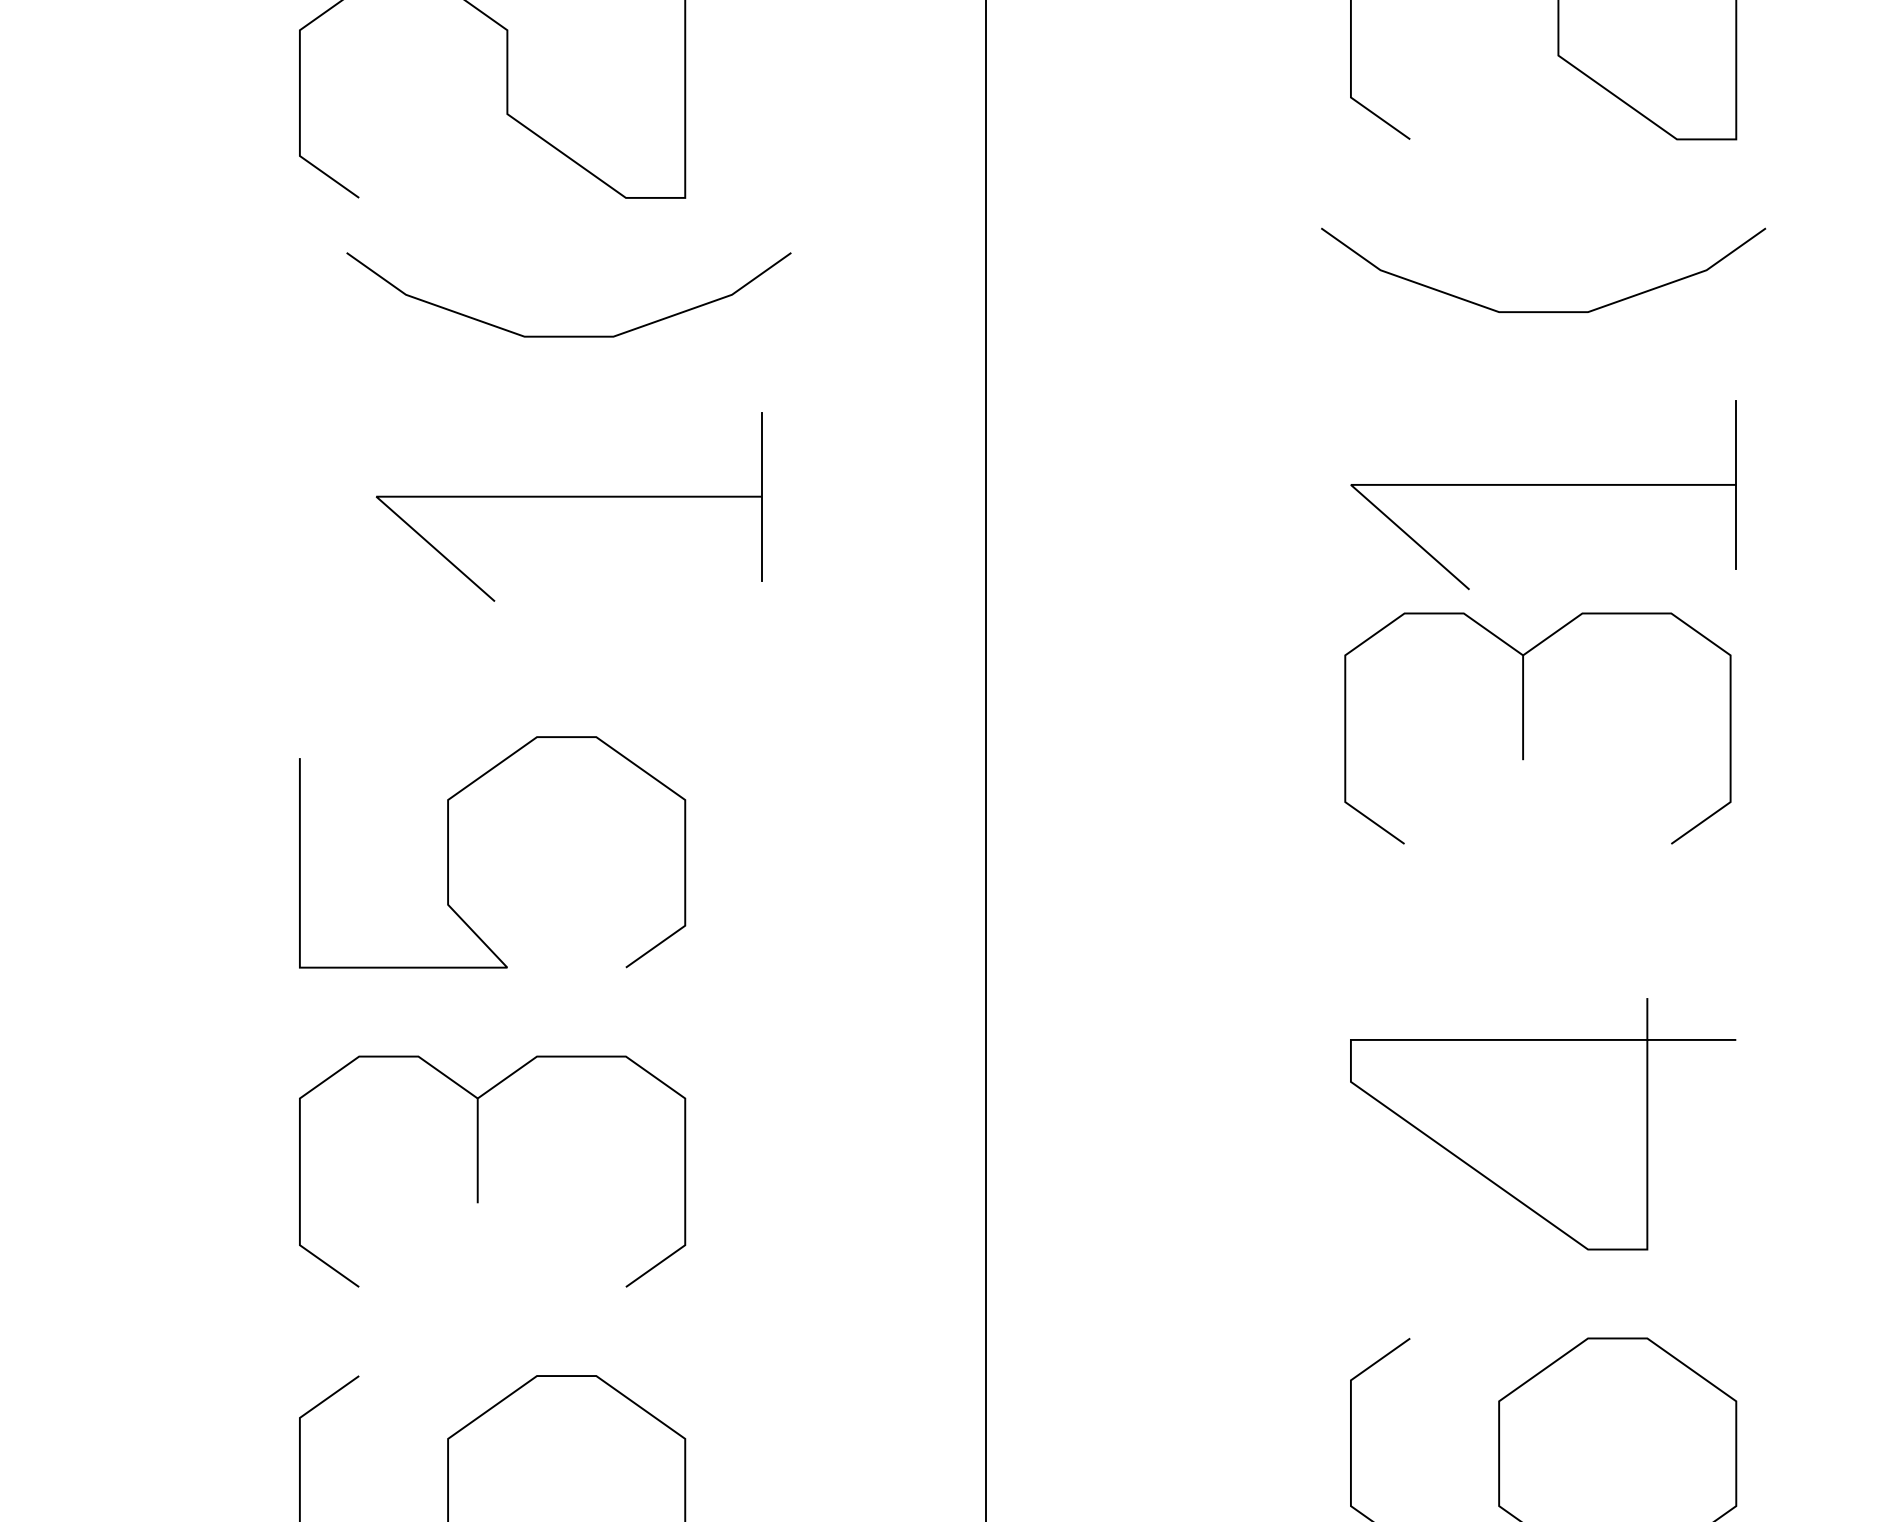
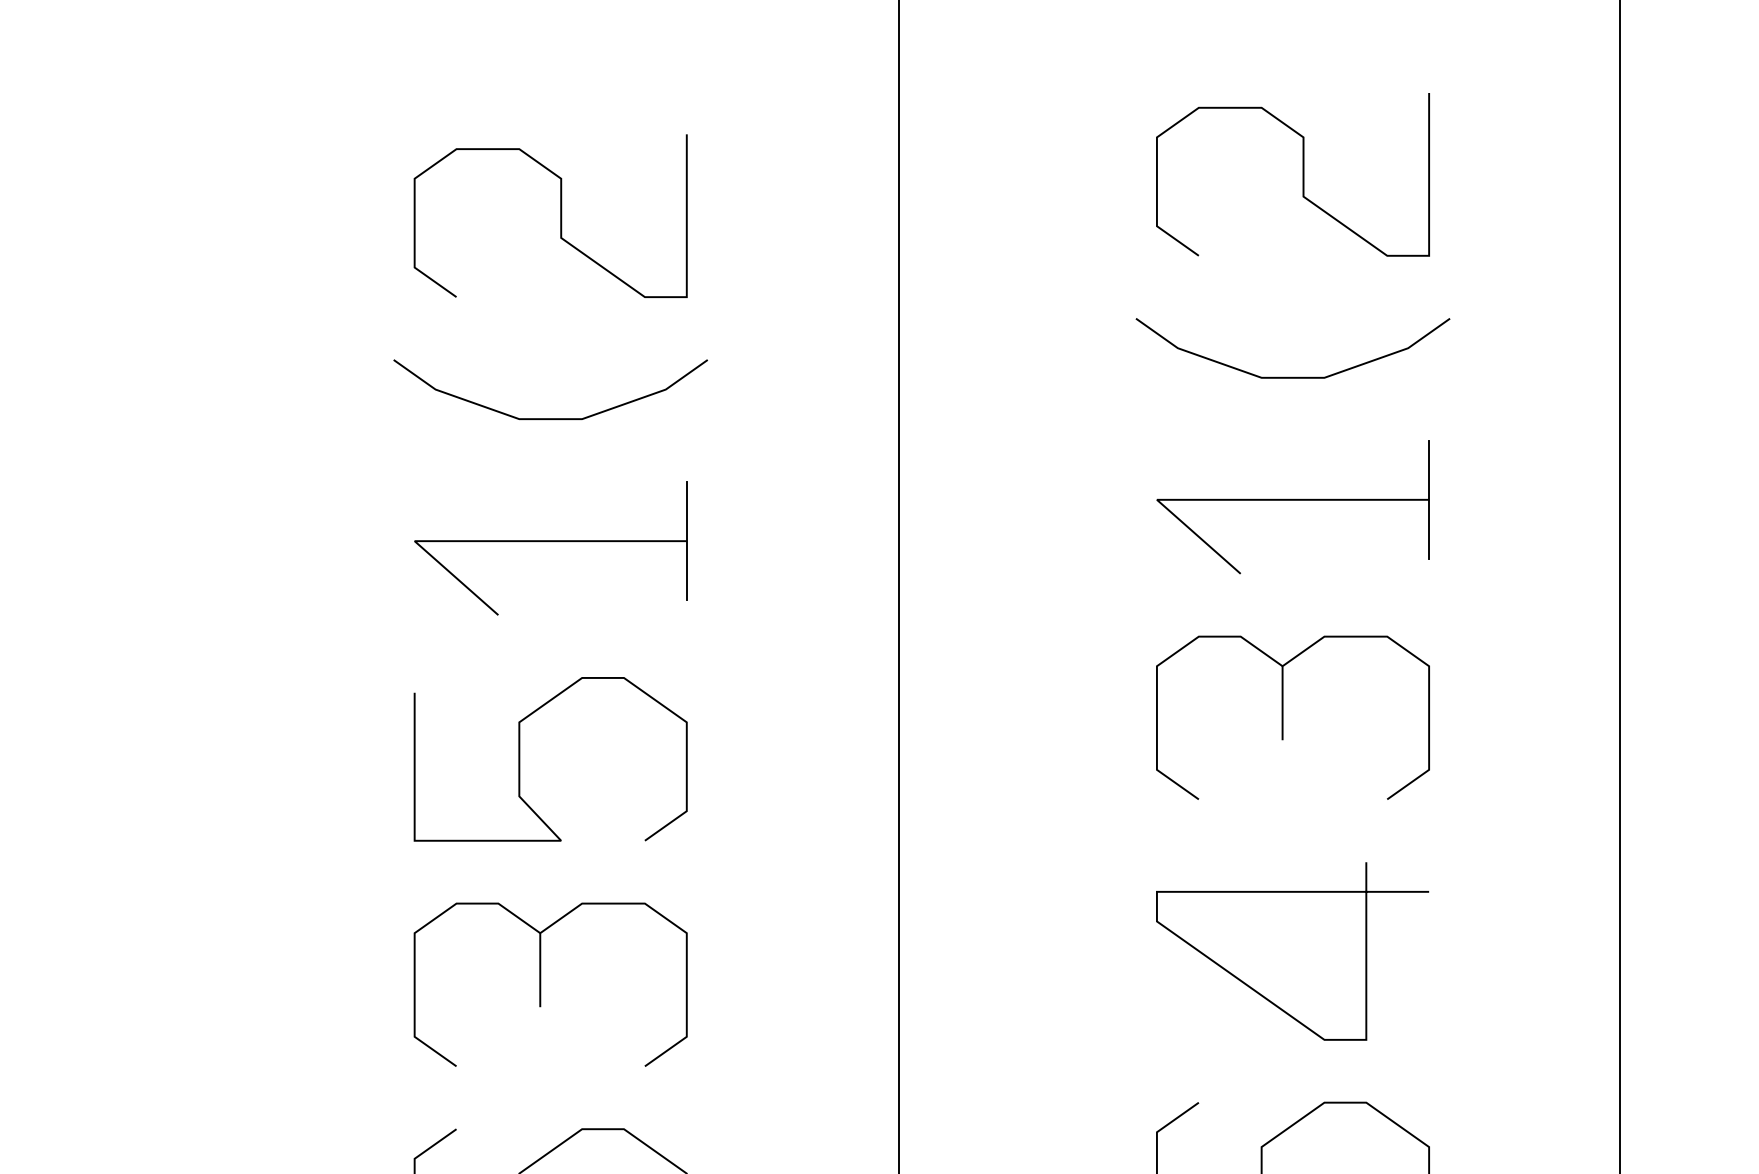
curve: (568, 335) -> (550, 418), moved
part: (568, 507) -> (550, 548), moved
part: (1524, 727) -> (1283, 717), moved

